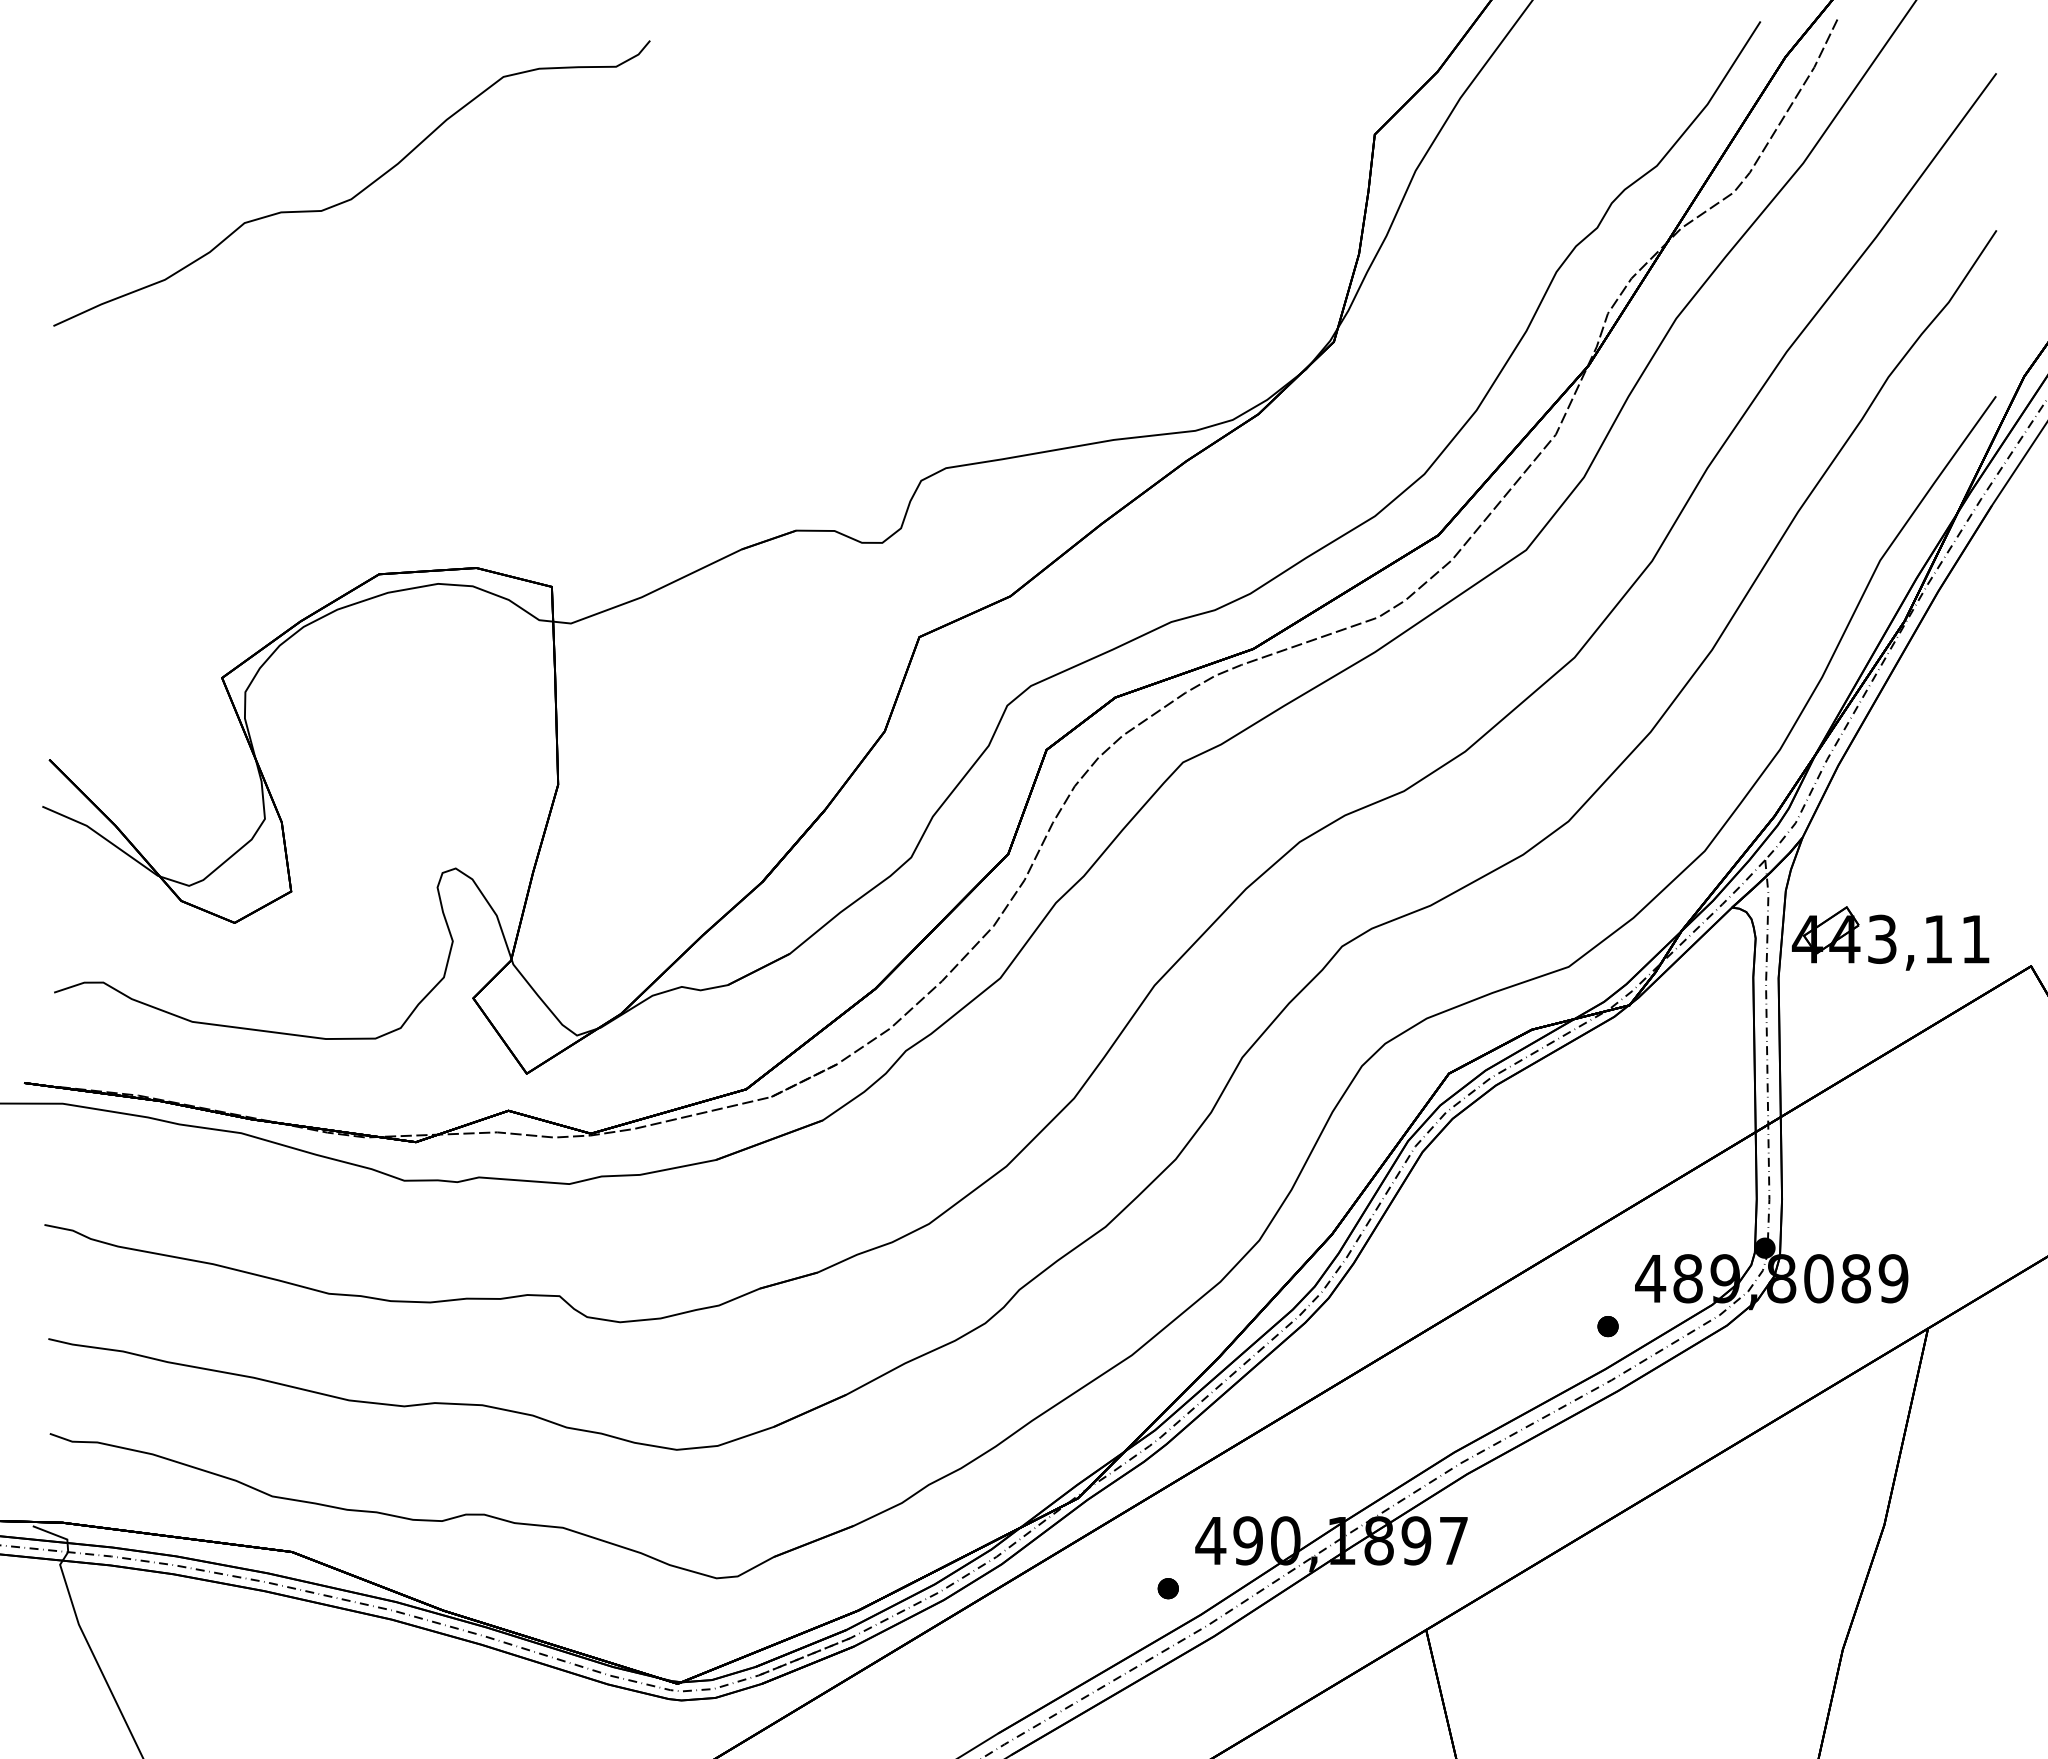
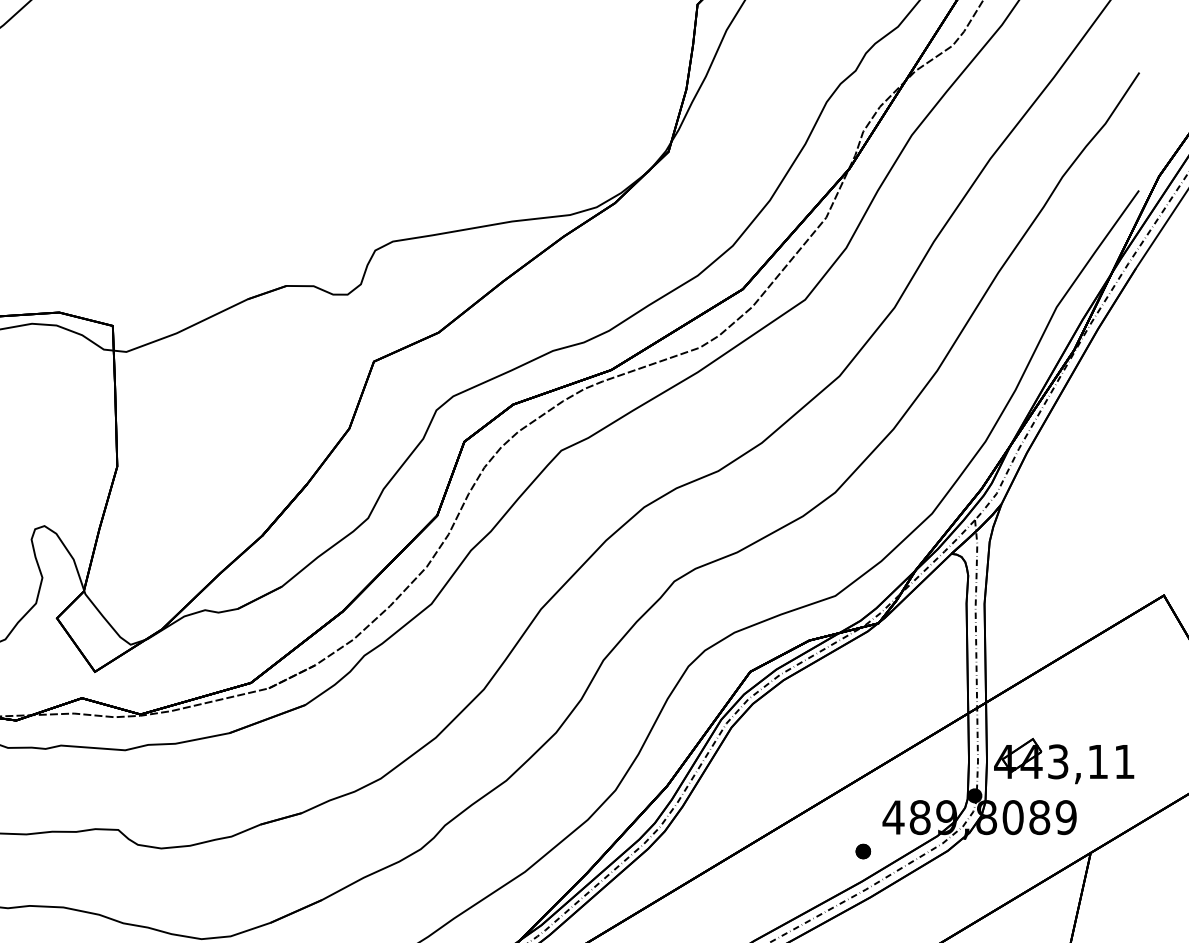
part: (1890, 938) -> (1064, 761), moved

